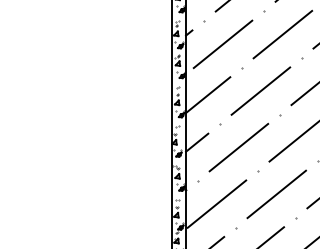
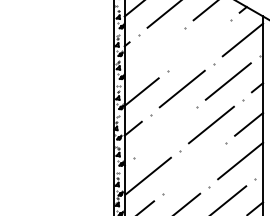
line: (281, 34) -> (198, 45), removed
line: (222, 43) -> (152, 52), removed
line: (237, 147) -> (164, 132), removed
line: (276, 194) -> (194, 168), removed

